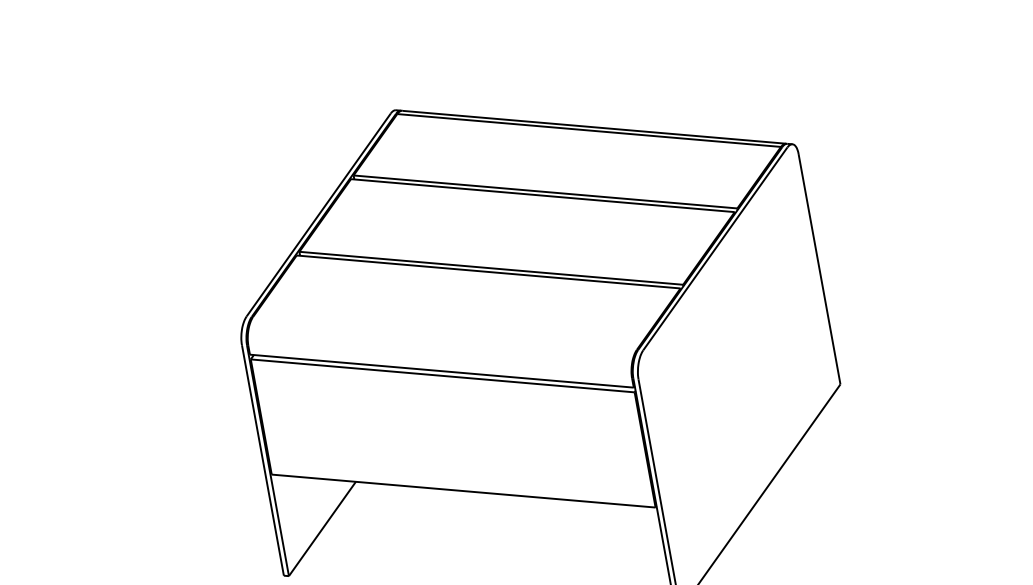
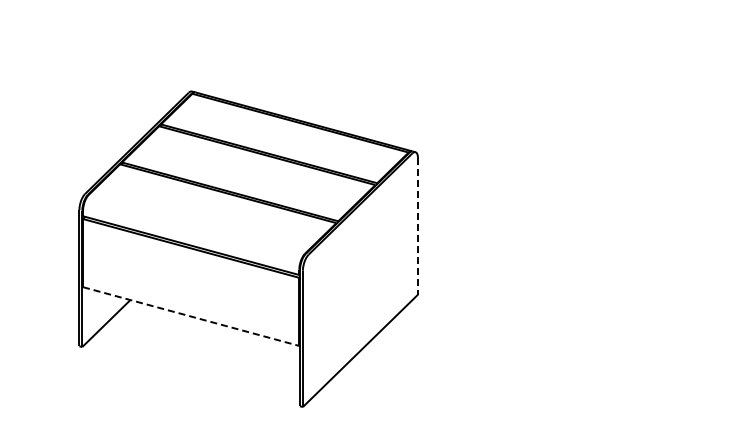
line: (820, 270) -> (418, 227), solid -> dashed
line: (464, 490) -> (191, 316), solid -> dashed

